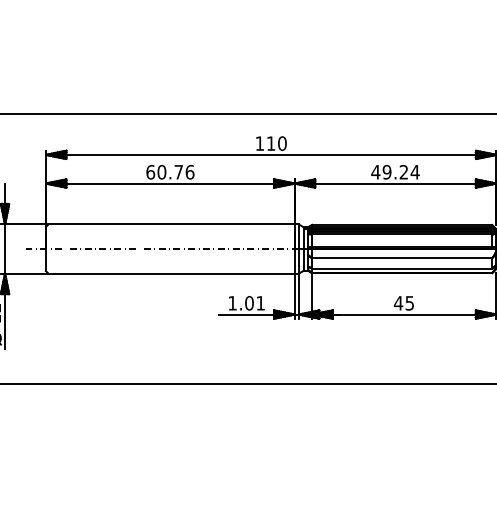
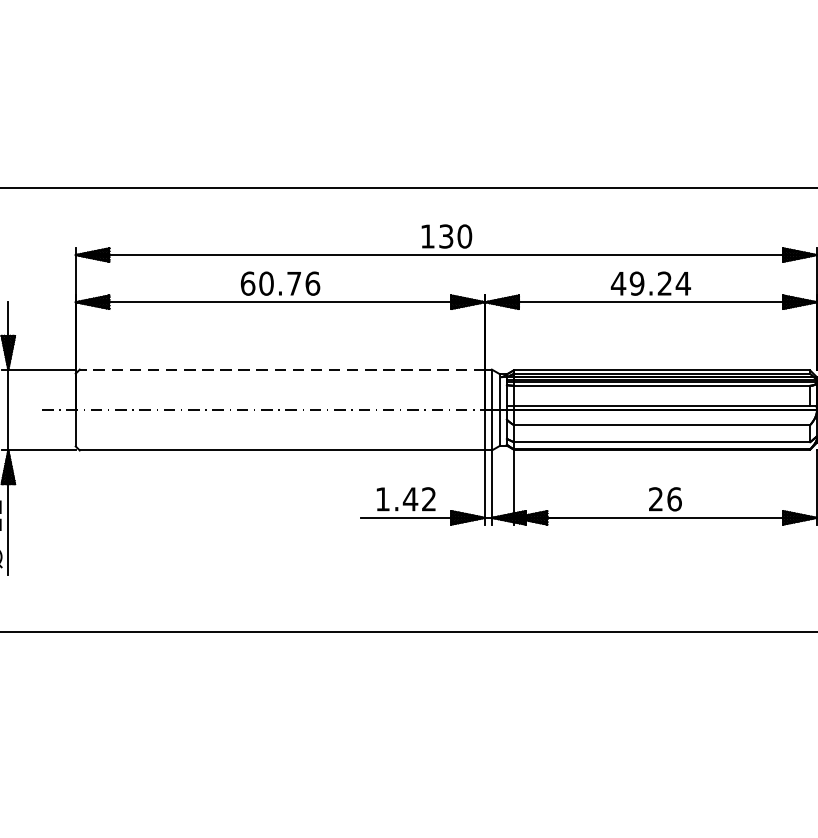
text: (271, 143) -> (446, 236), 110 -> 130
line: (171, 224) -> (282, 369), solid -> dashed
text: (254, 303) -> (418, 499), 1.01 -> 1.42
text: (403, 303) -> (664, 499), 45 -> 26

